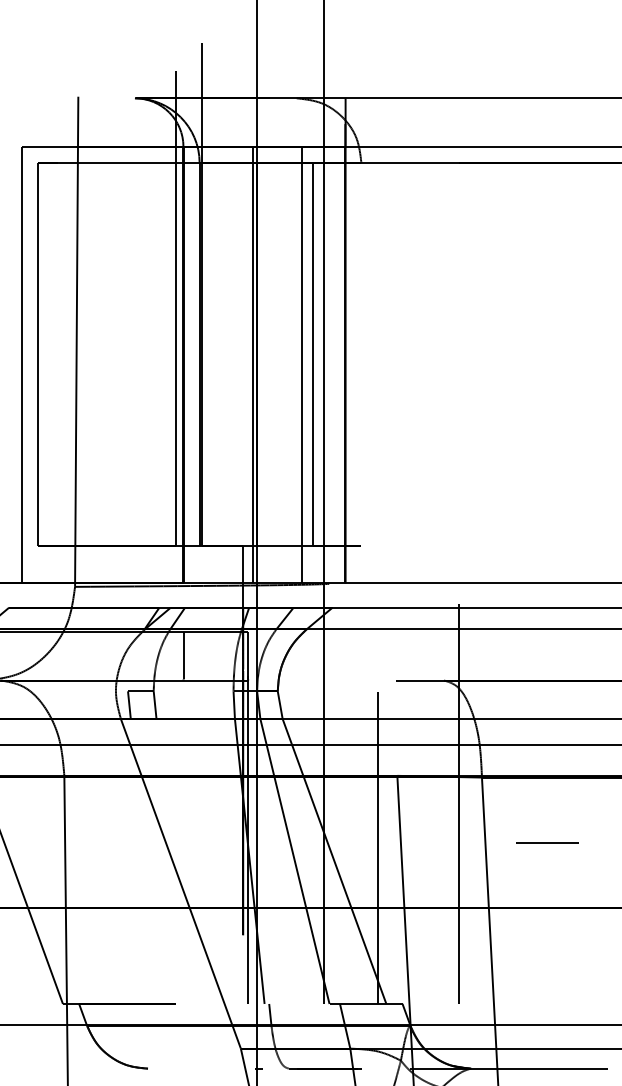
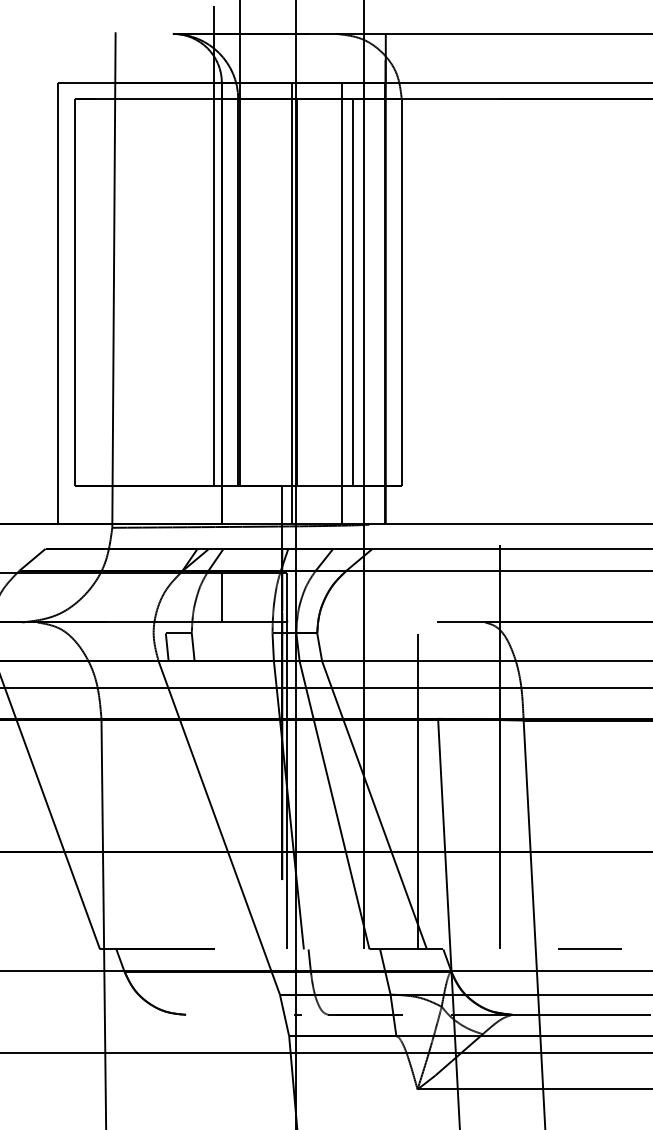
line: (361, 354) -> (401, 292), added
line: (547, 841) -> (589, 948), moved

